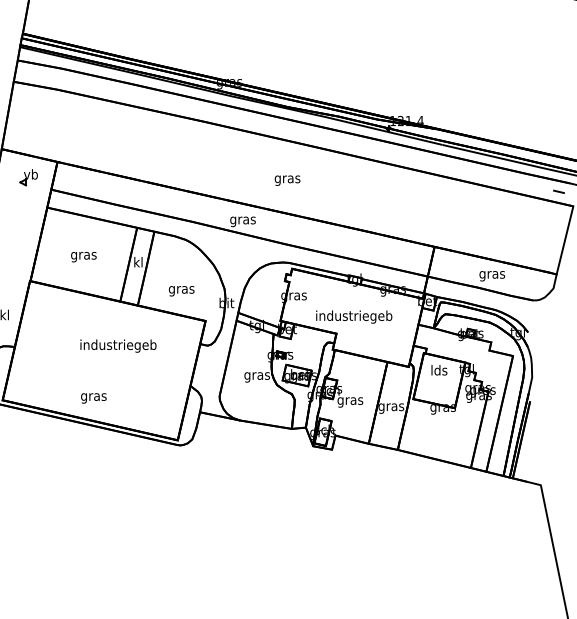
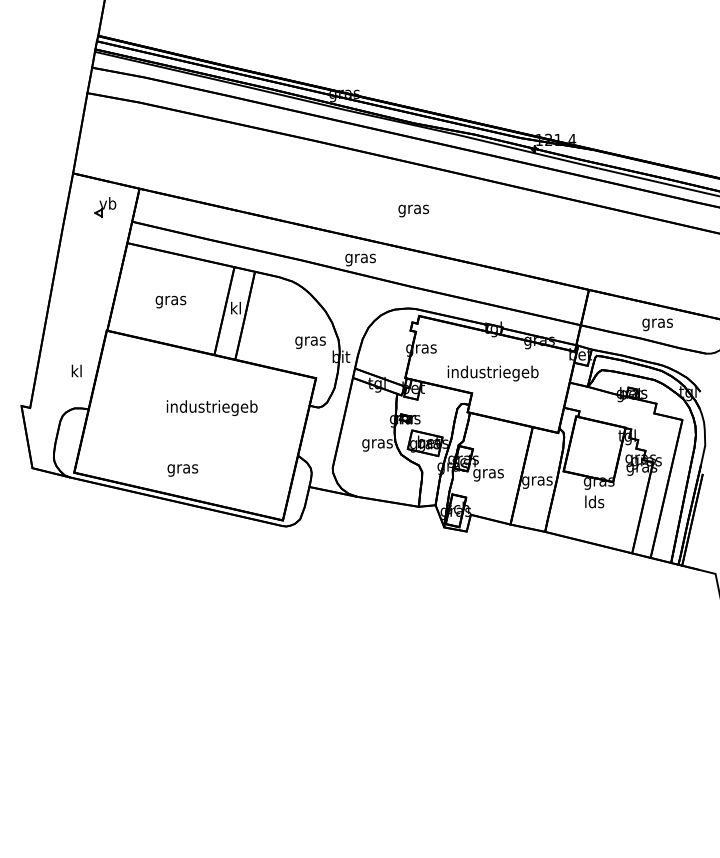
text: (181, 291) -> (310, 342), moved
text: (439, 369) -> (594, 501), moved

